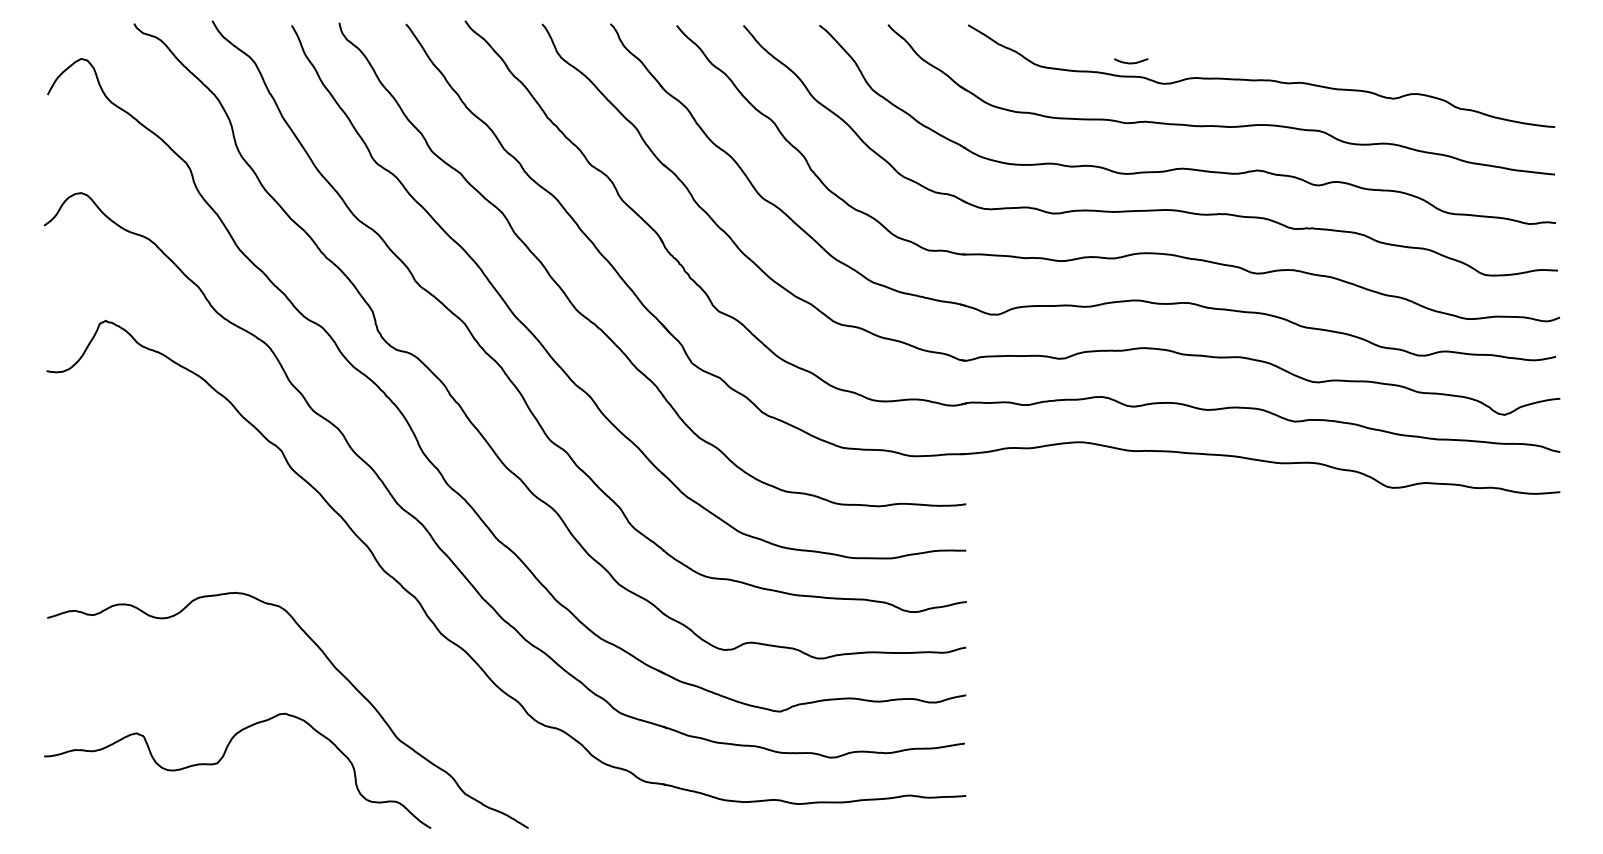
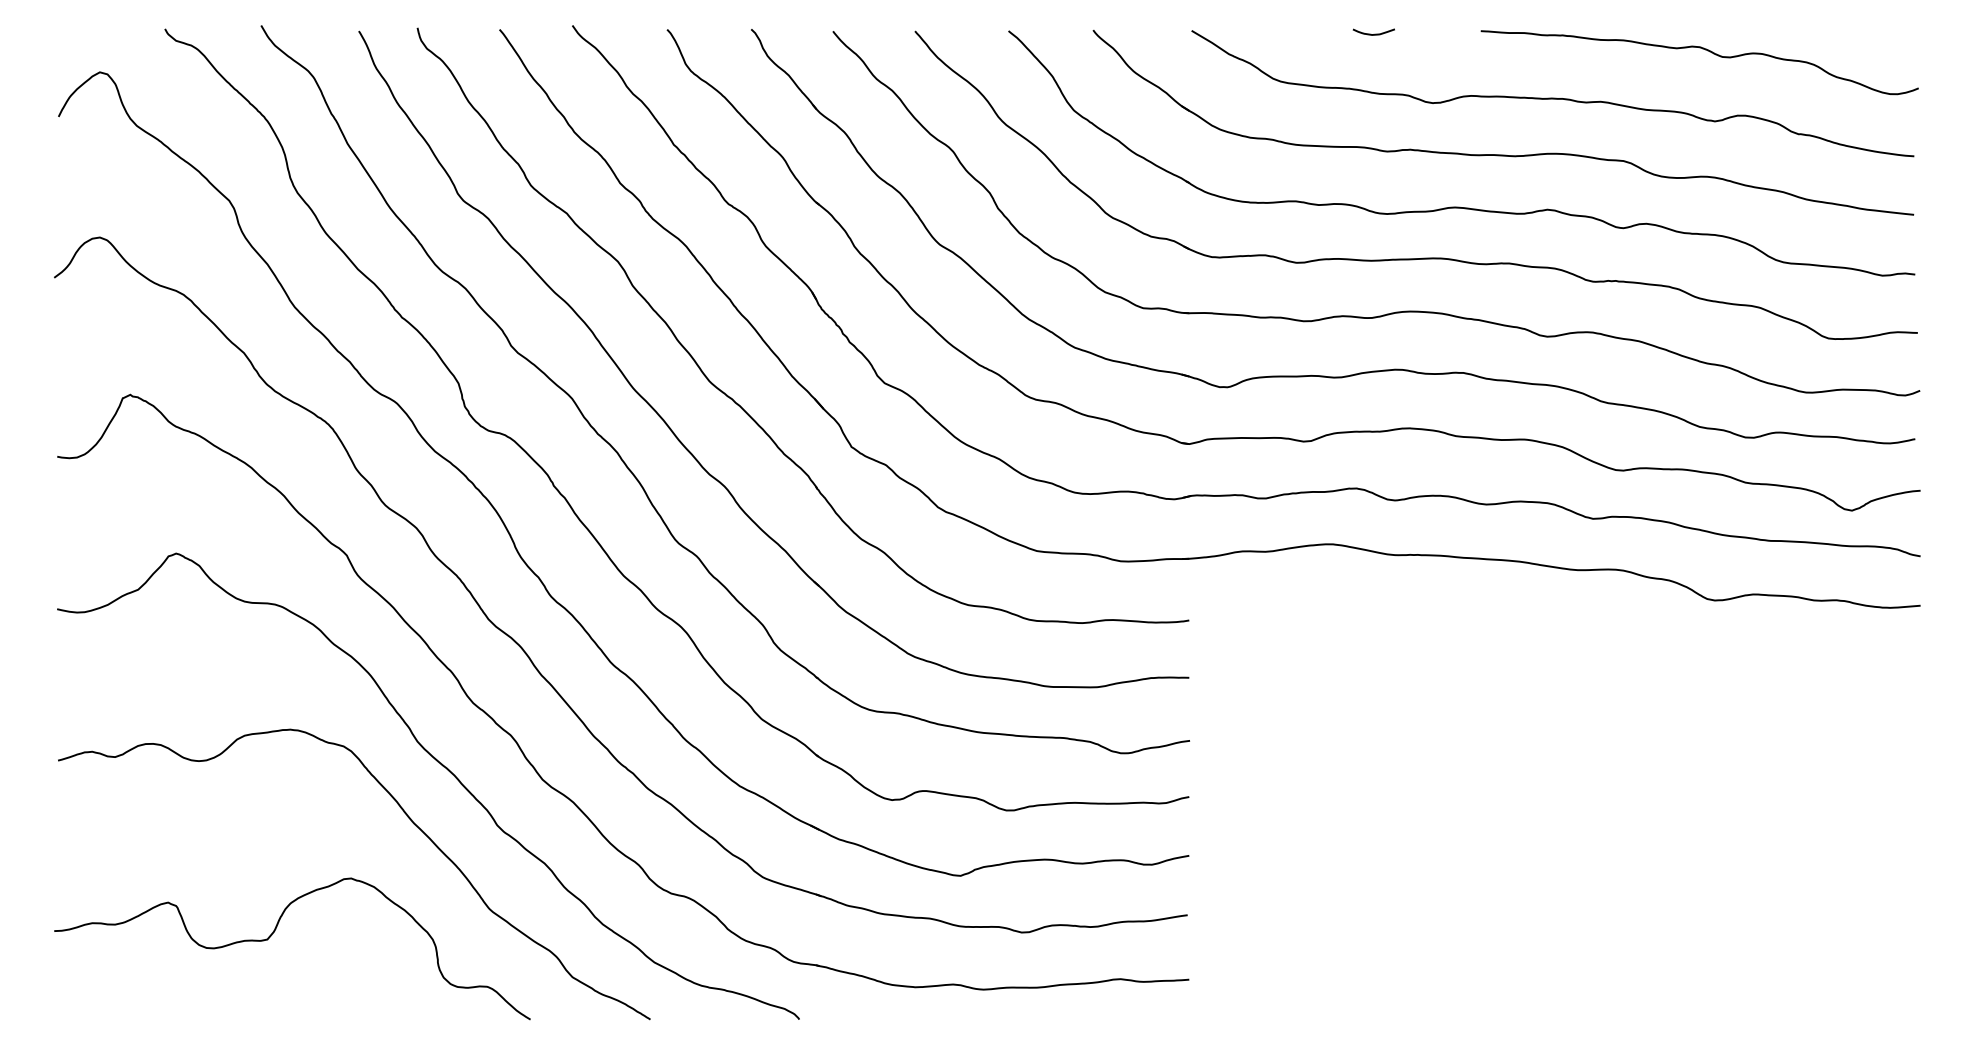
curve: (1385, 41) -> (1705, 50), added
curve: (1131, 62) -> (1374, 33), moved
curve: (357, 621) -> (439, 764), added

